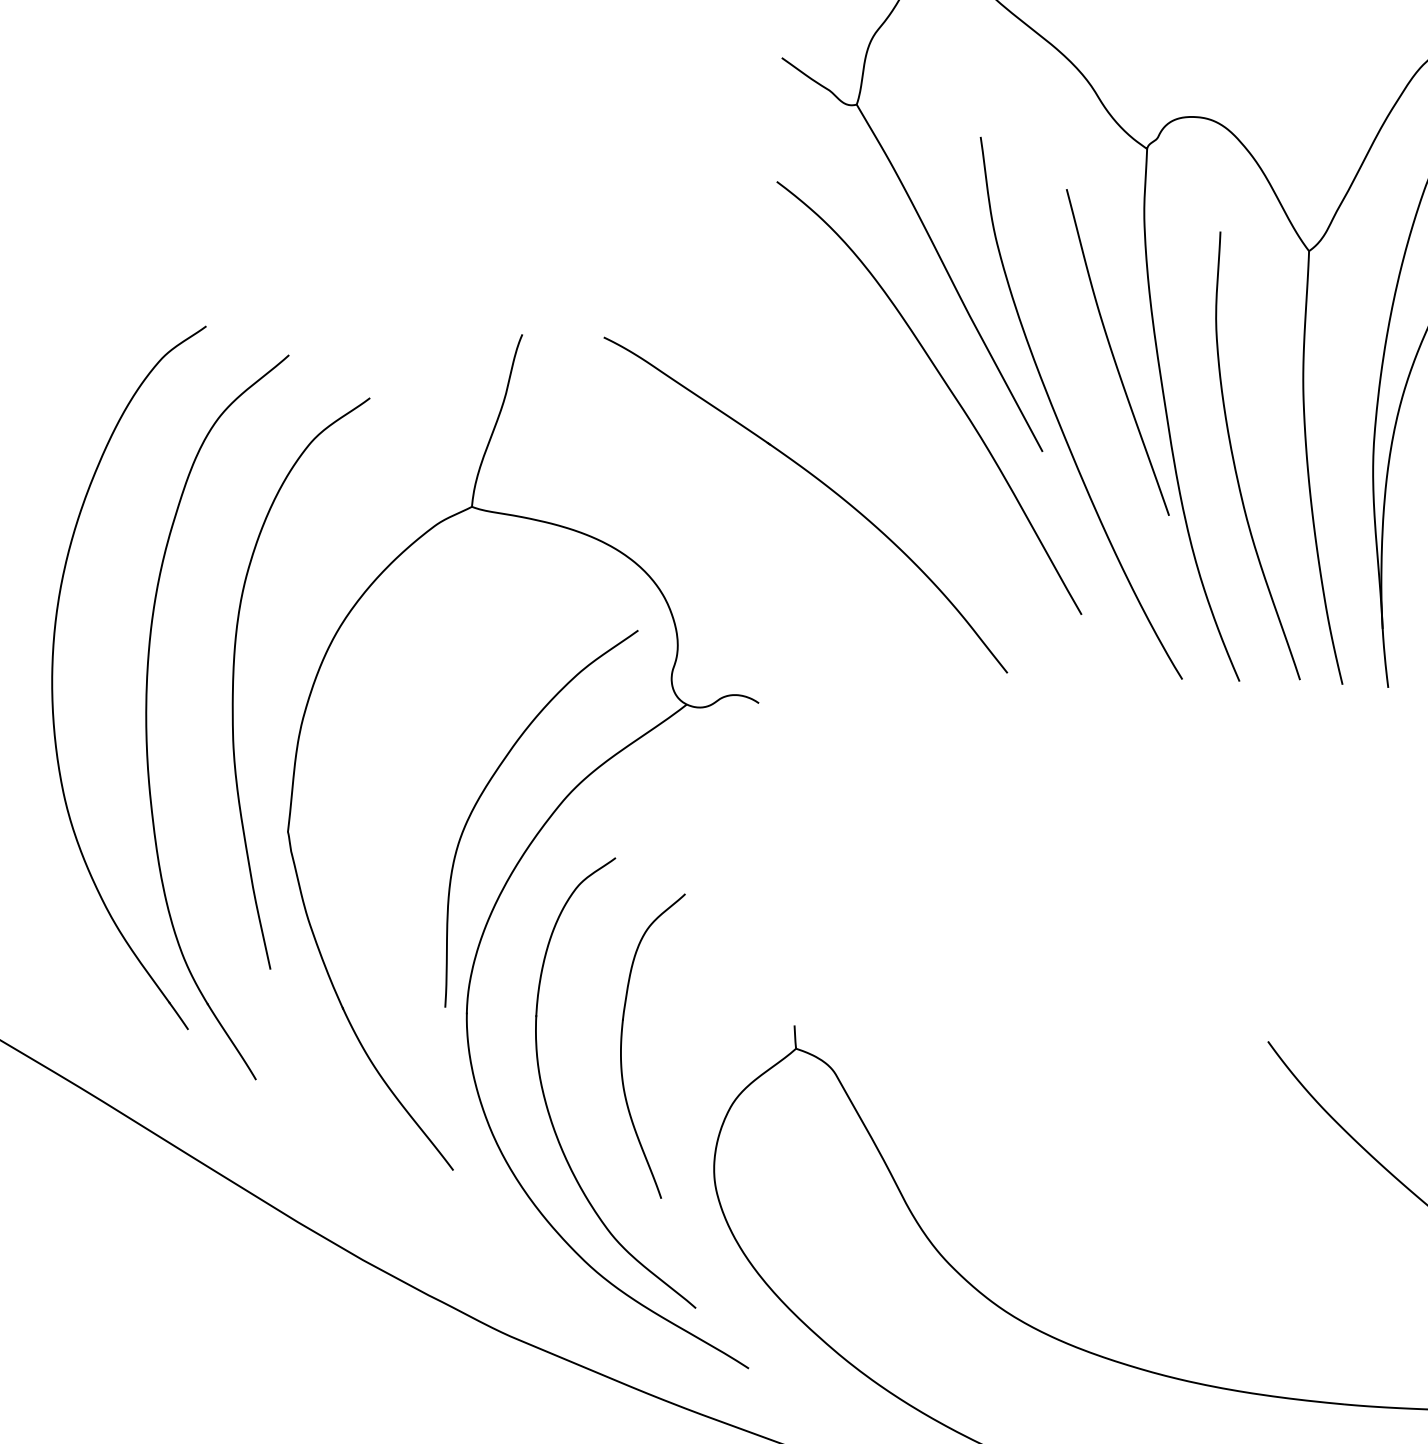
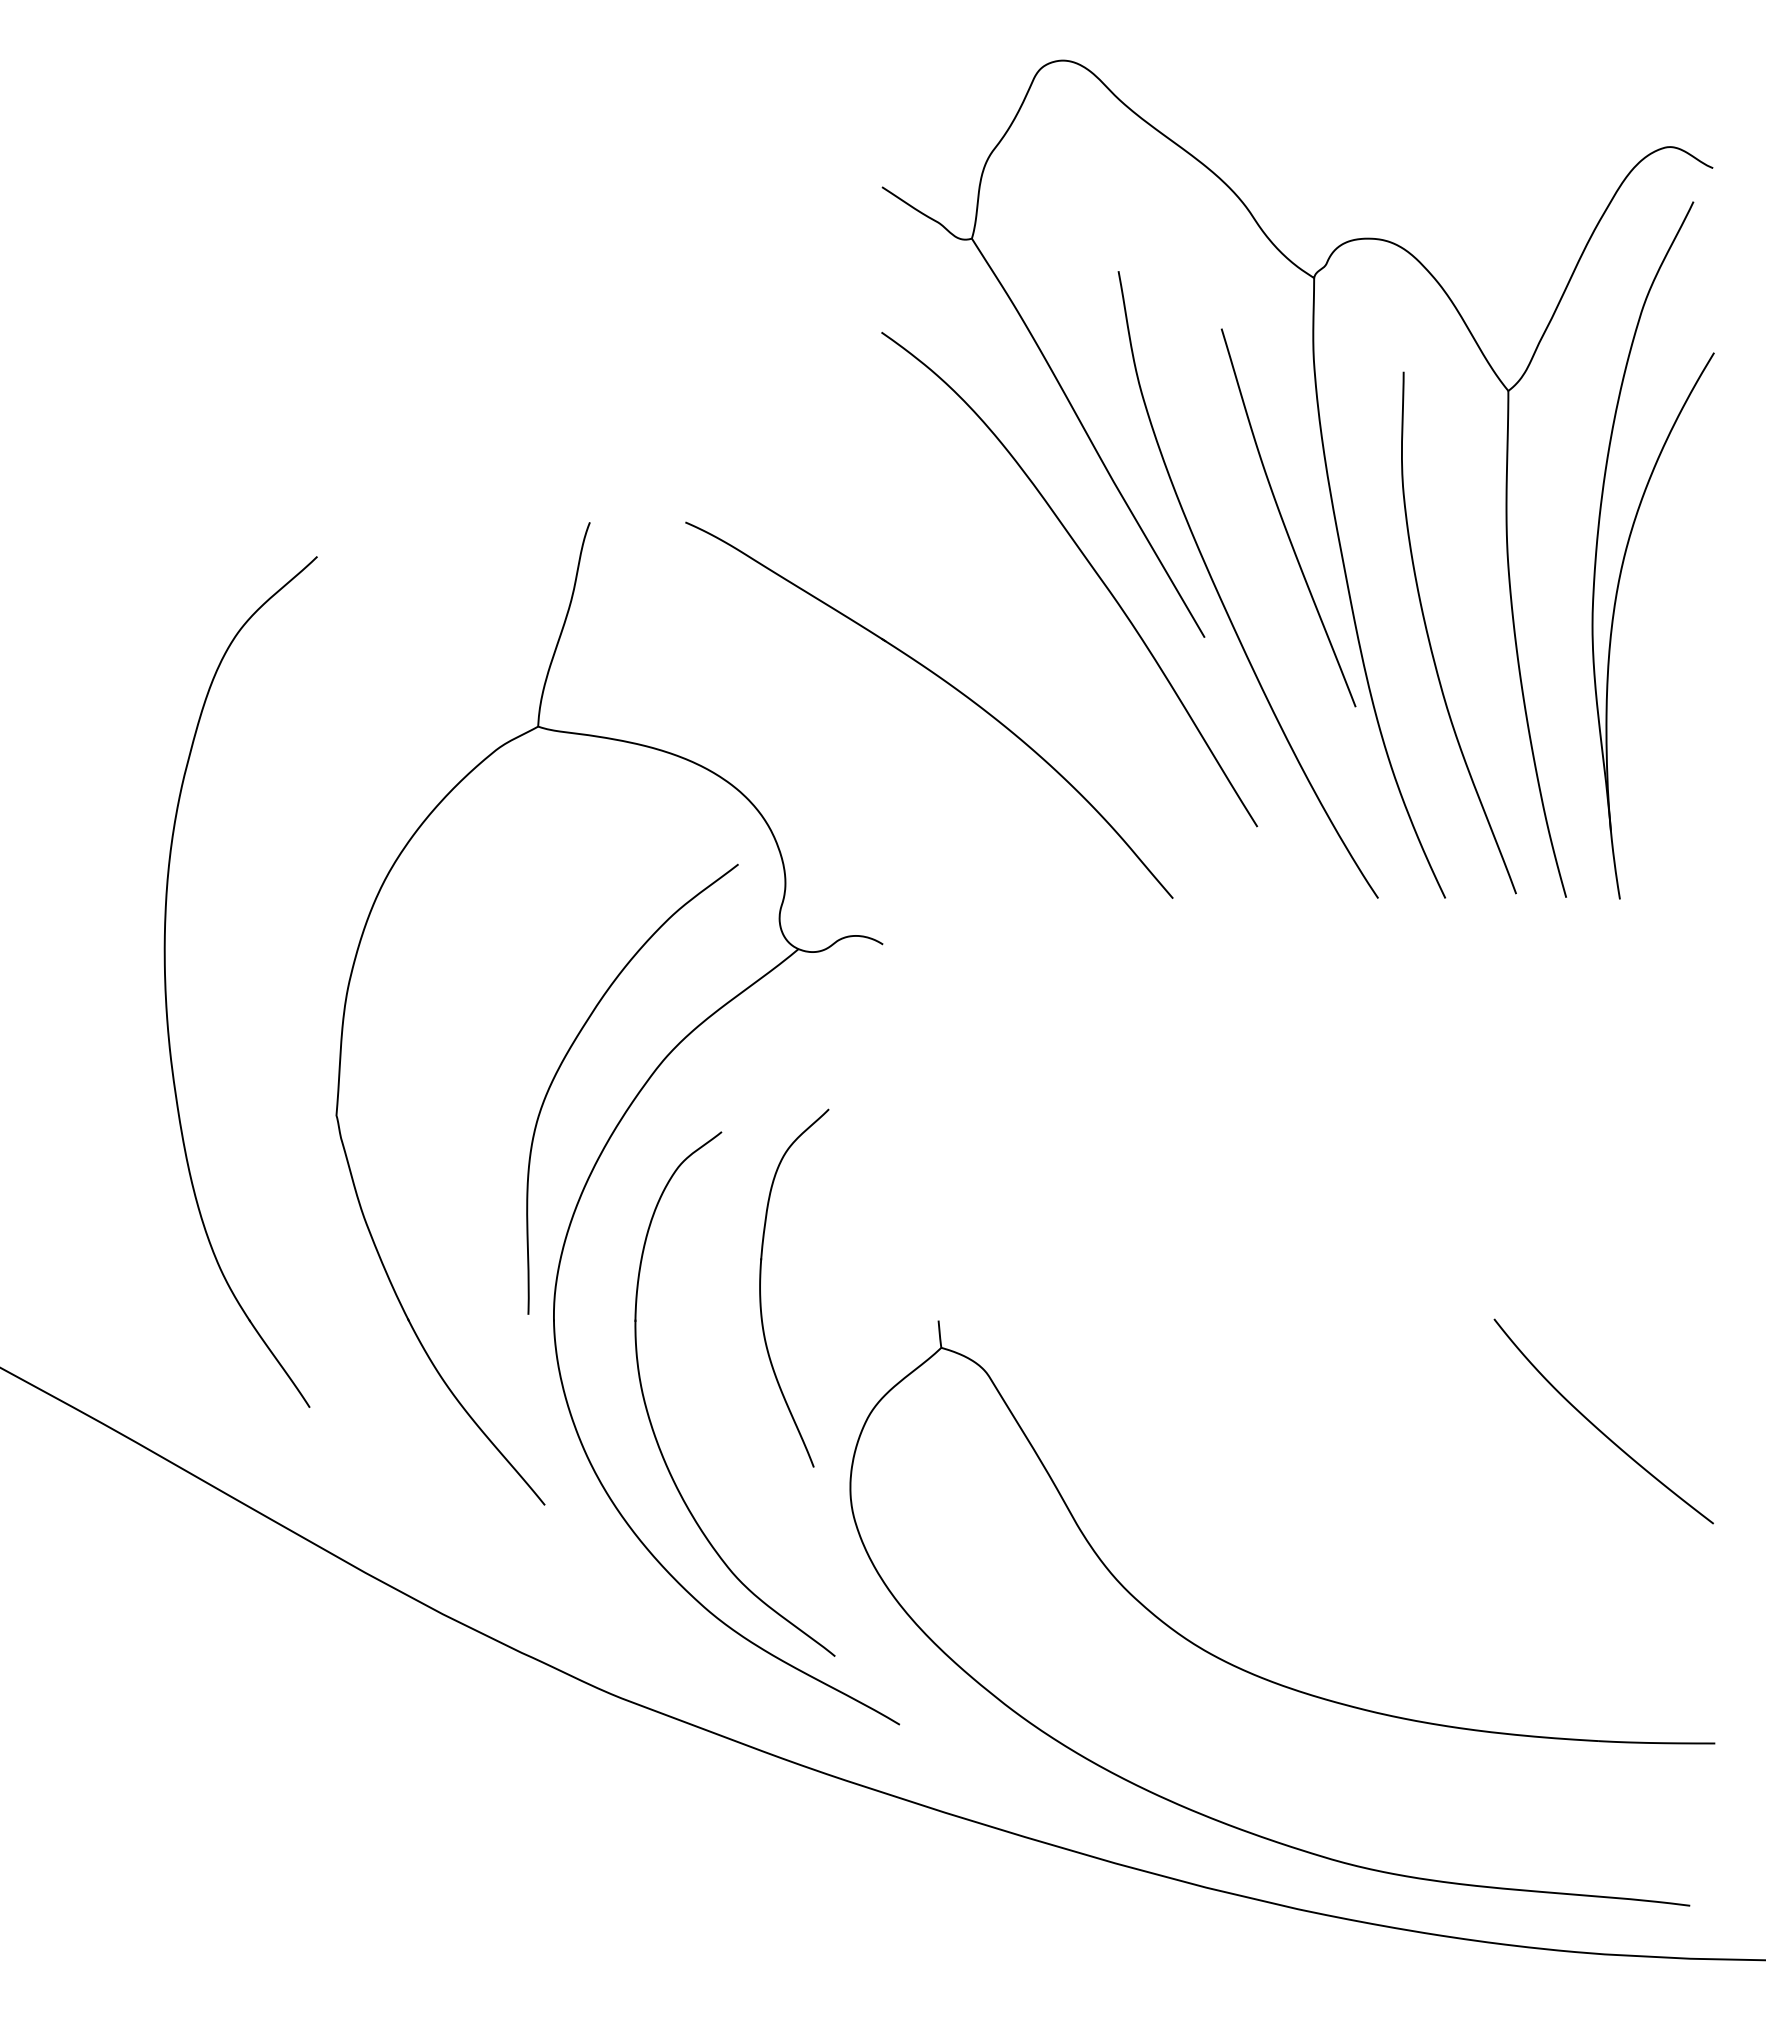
part: (53, 672) -> (54, 938), removed
curve: (233, 680) -> (266, 940), removed
part: (622, 1037) -> (761, 1280), moved

